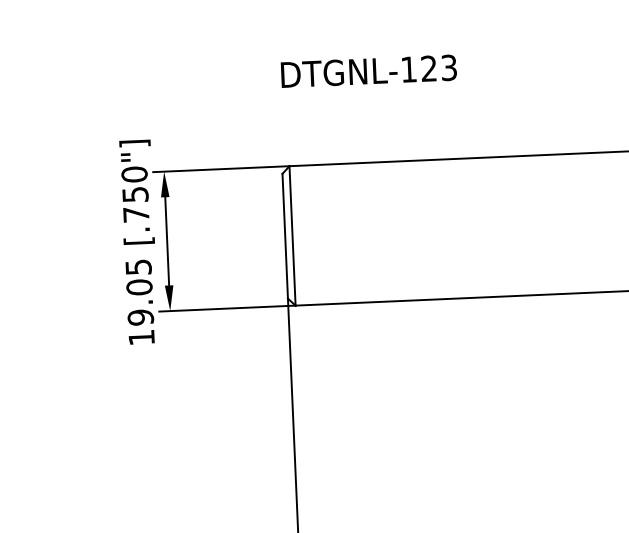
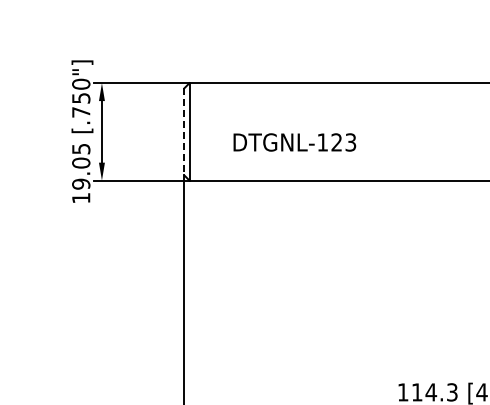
text: (368, 71) -> (294, 142), moved
line: (285, 235) -> (184, 131), solid -> dashed

